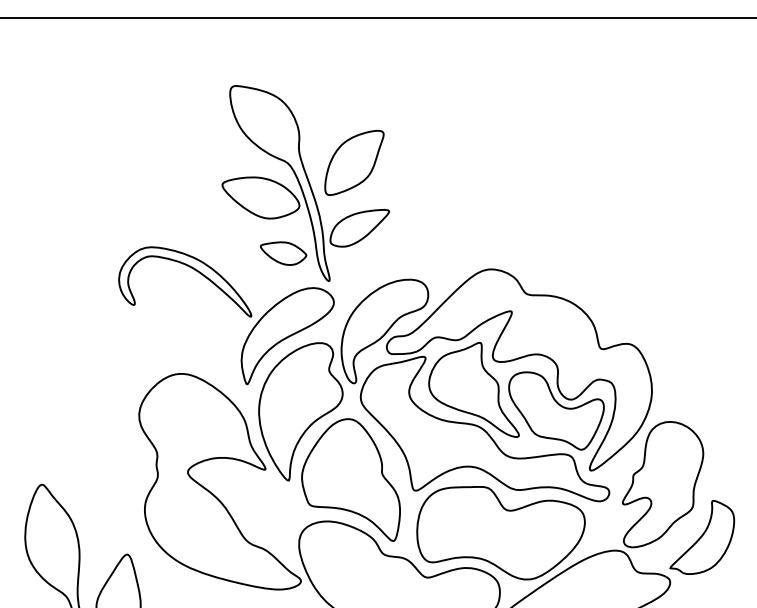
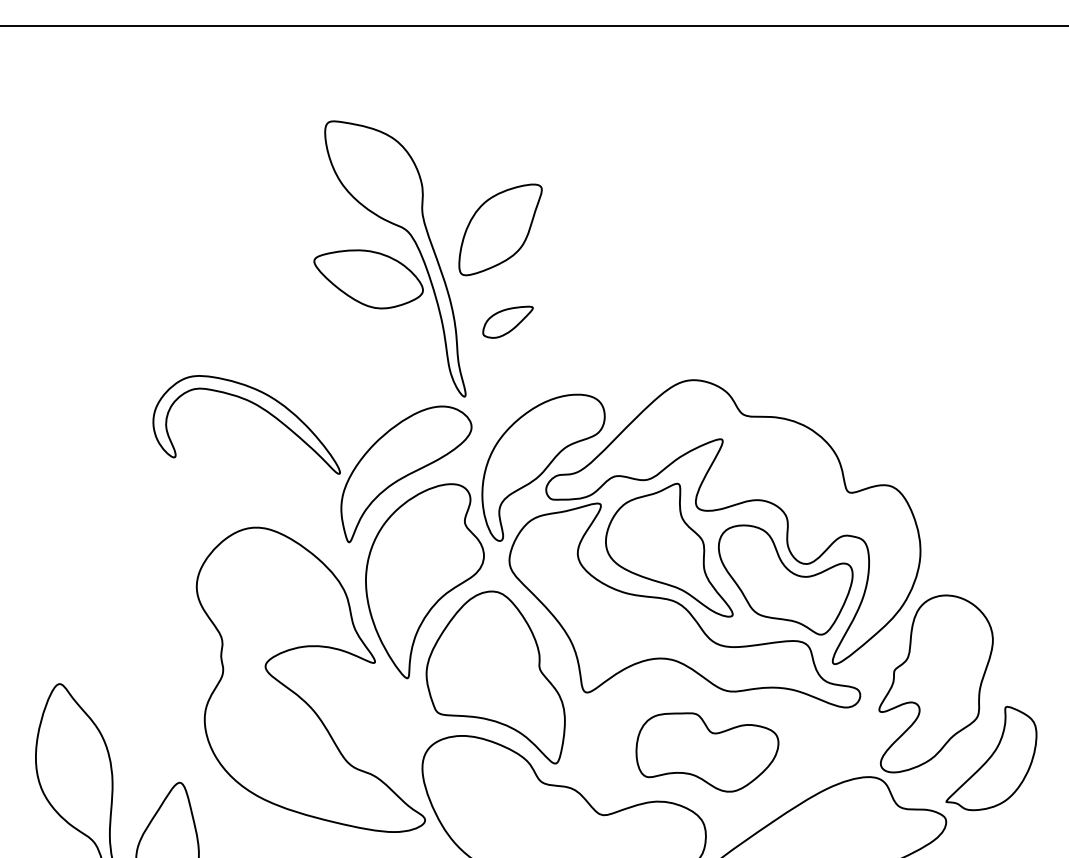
part: (359, 228) -> (507, 322), size x0.6
part: (283, 253) -> (400, 357), removed
part: (193, 269) -> (258, 407), moved
part: (501, 533) -> (707, 752), size x0.6

